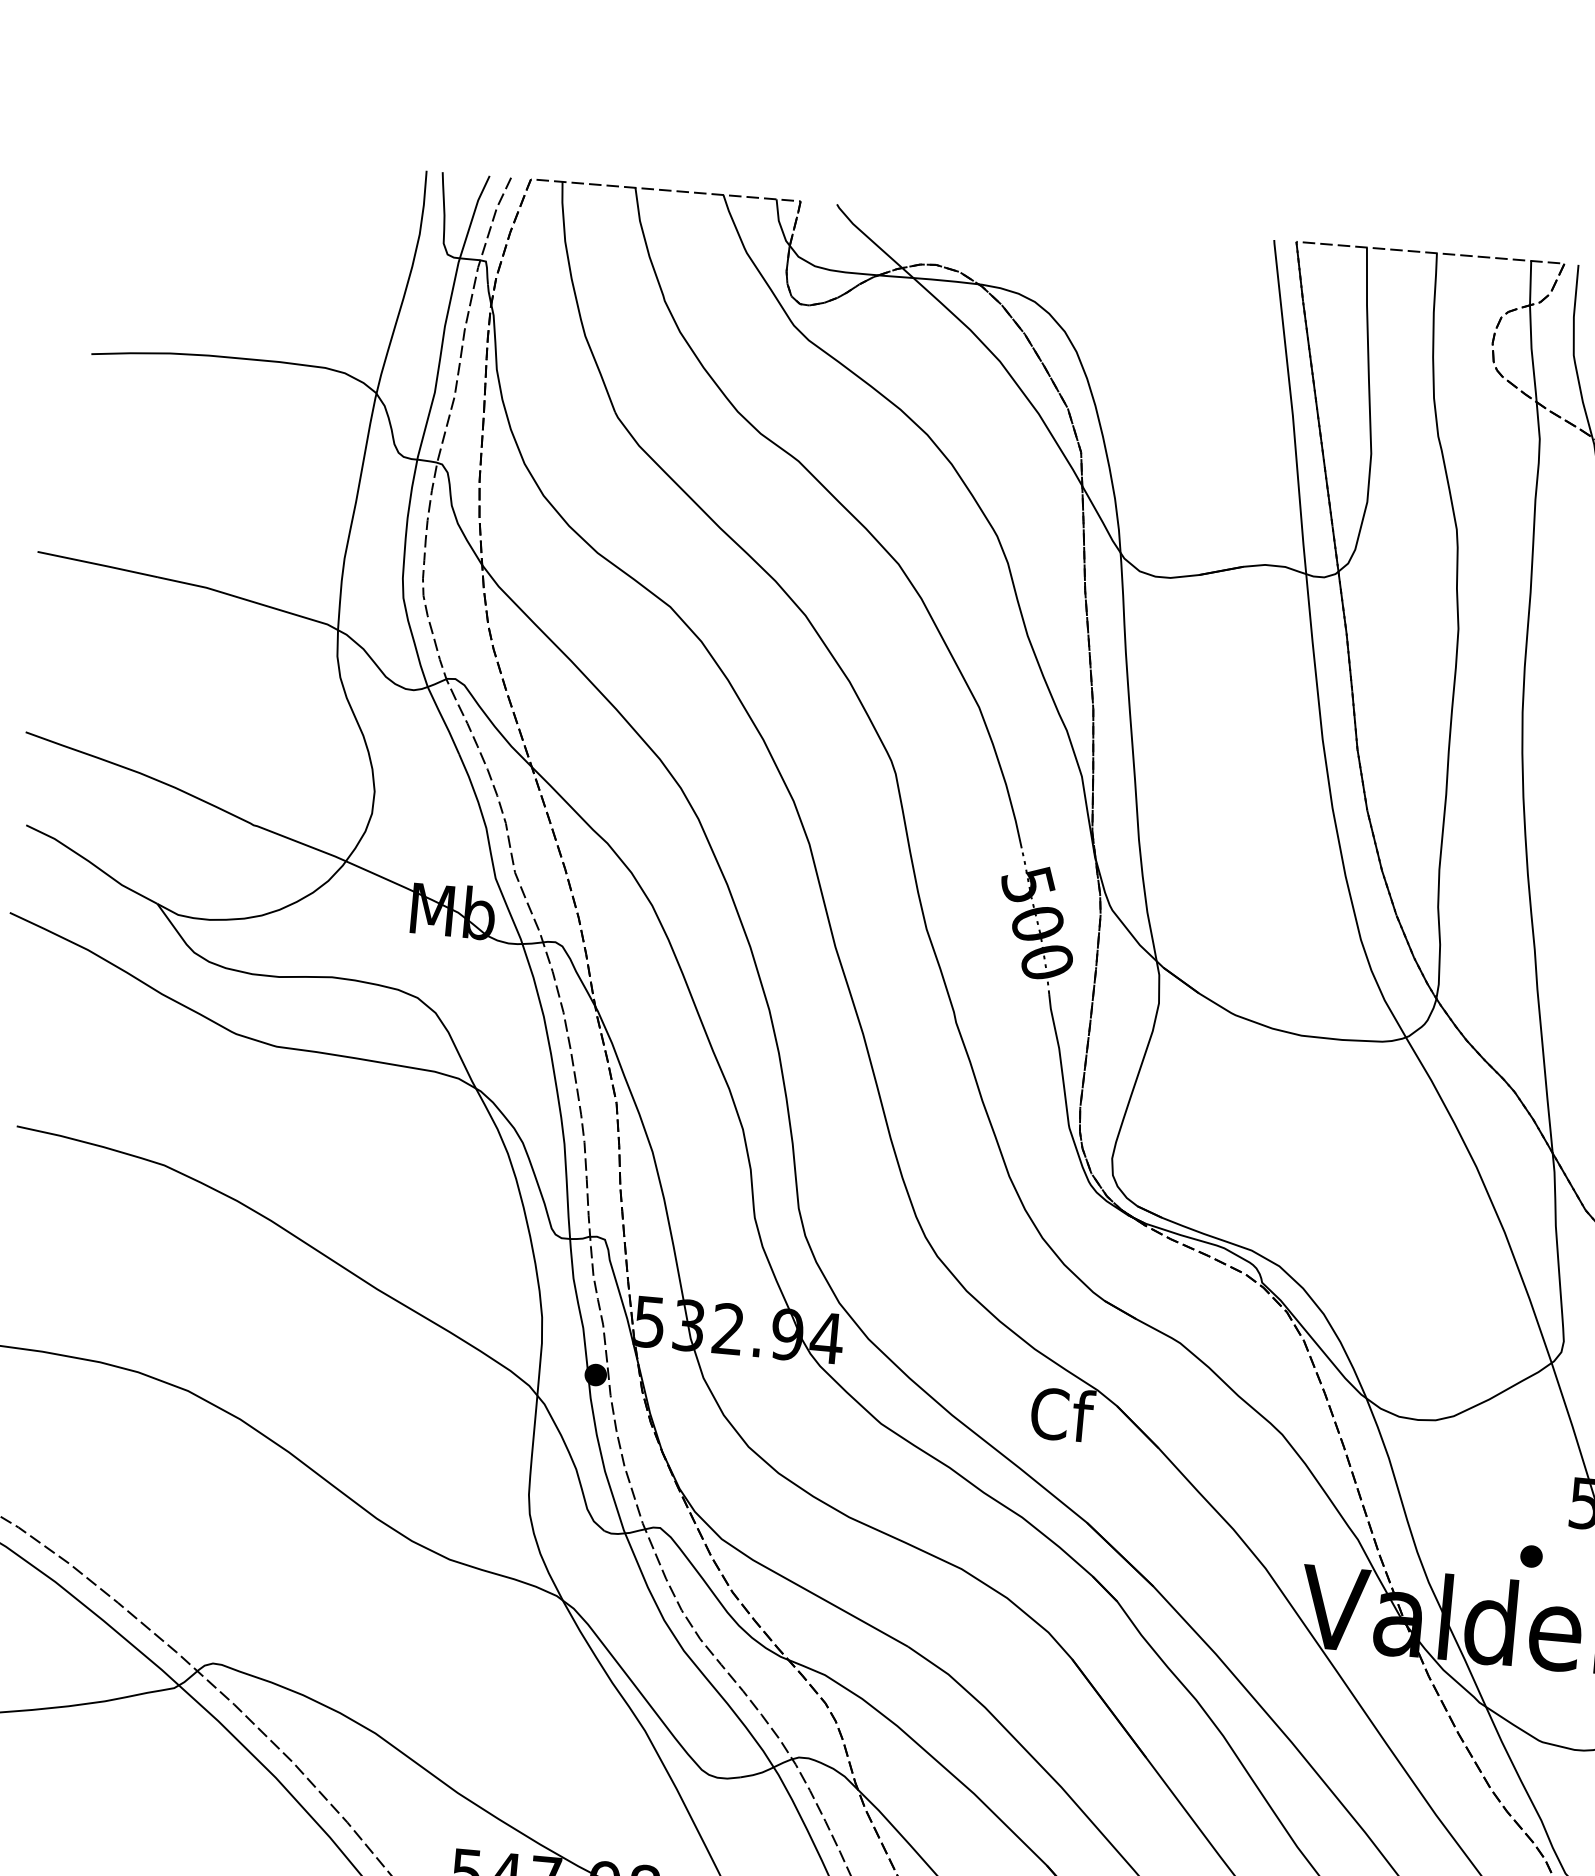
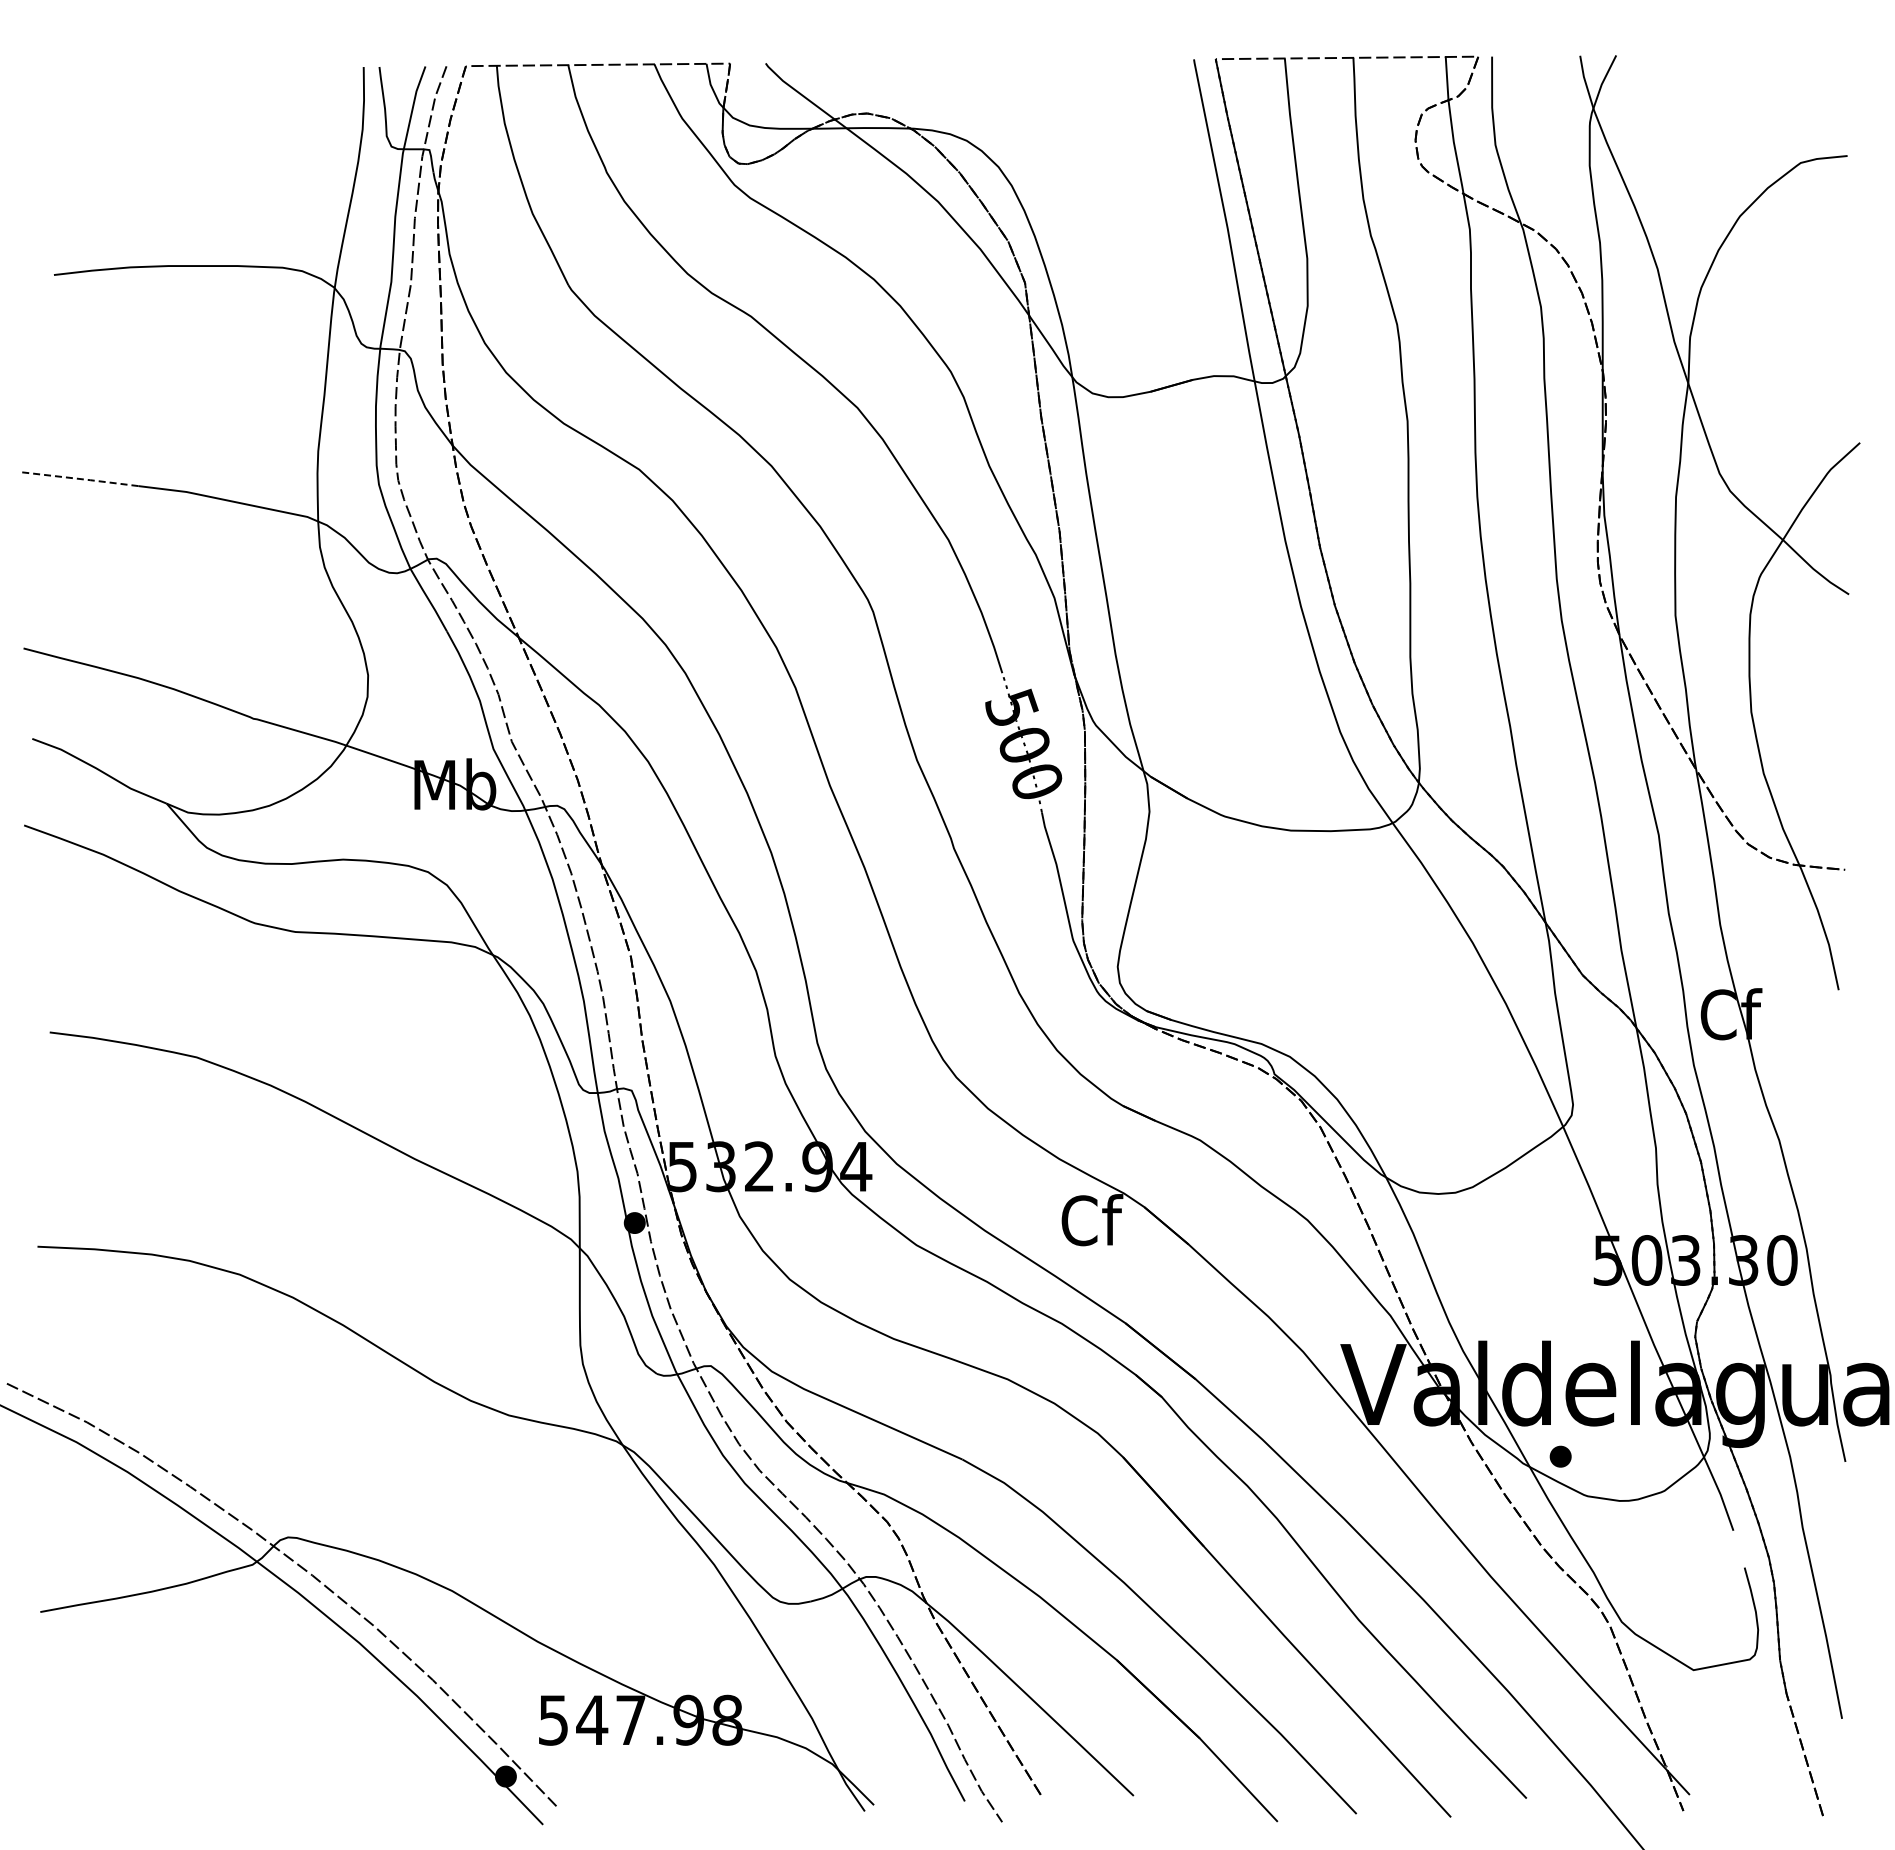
line: (98, 564) -> (79, 478), solid -> dashed
part: (1531, 1556) -> (1560, 1456), moved

